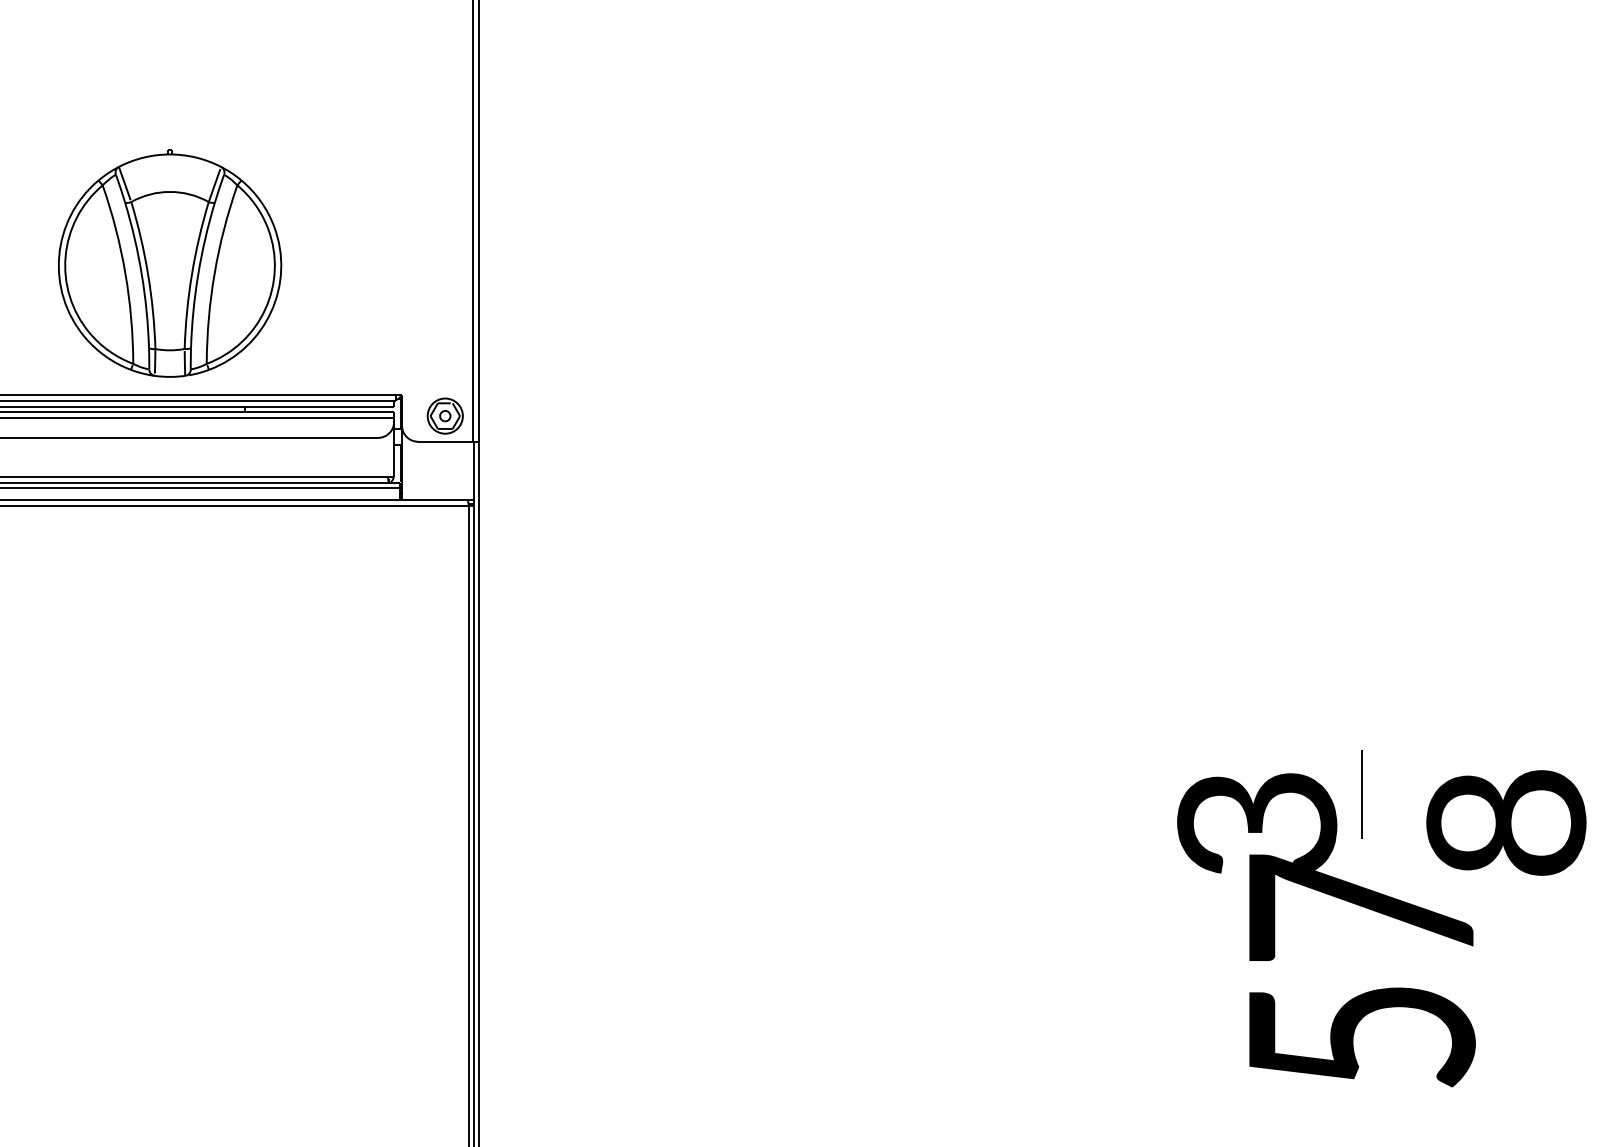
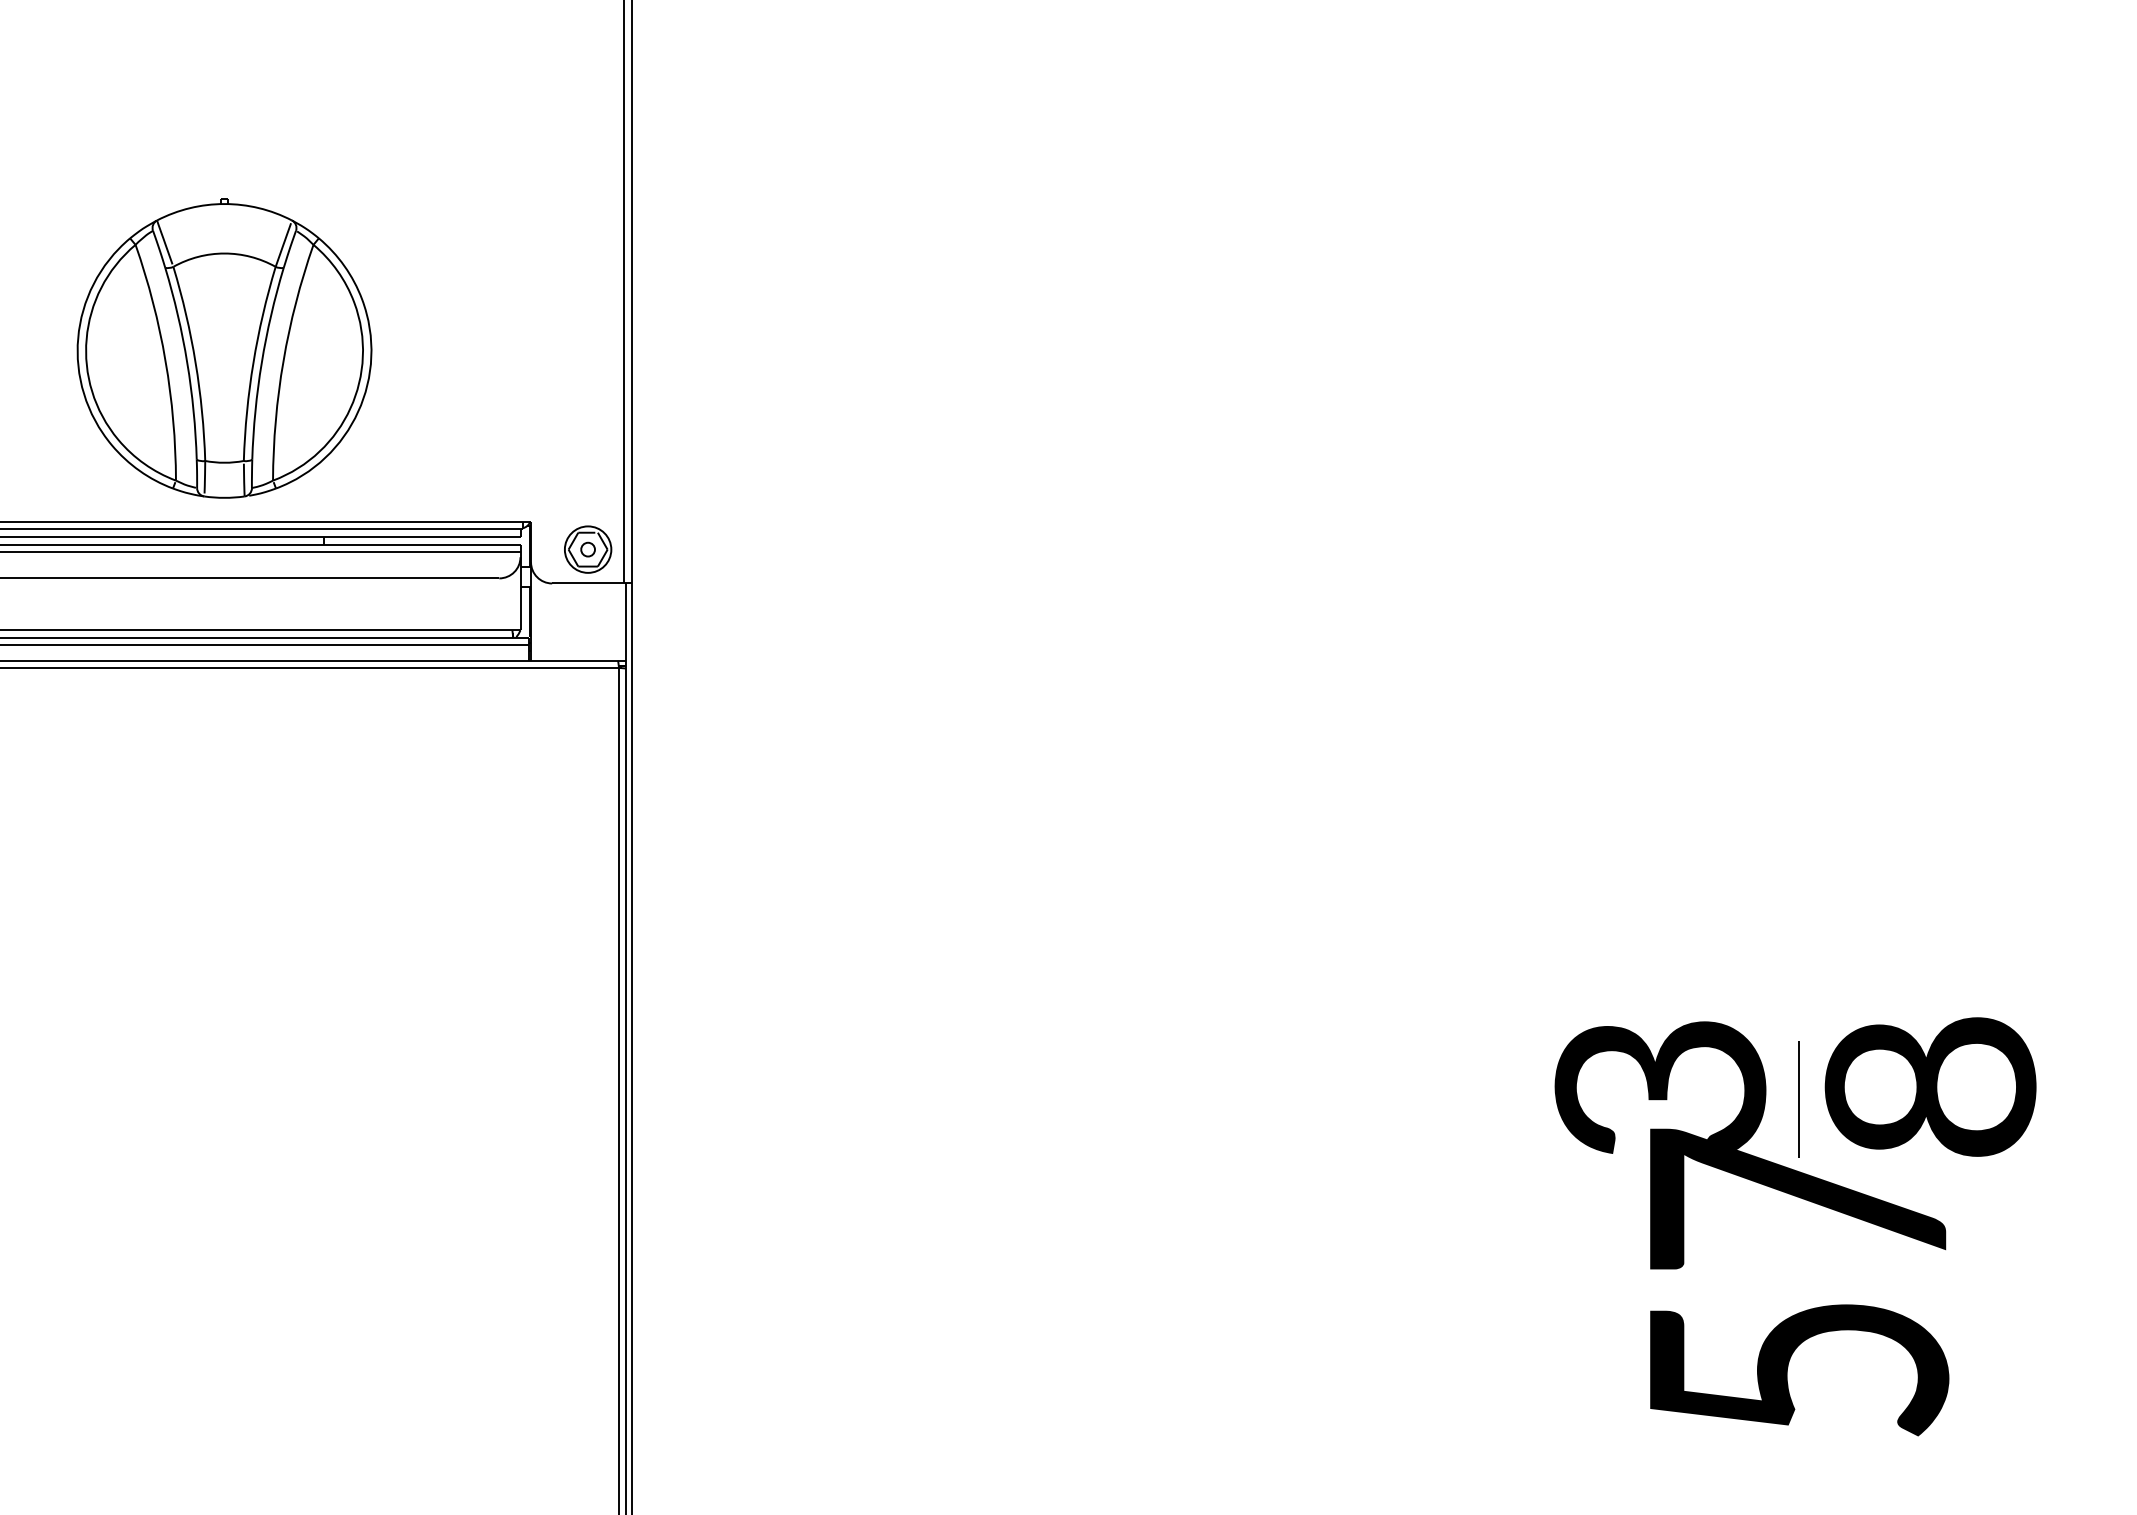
line: (1361, 794) -> (1798, 1099), moved
text: (1506, 822) -> (1930, 1086), moved

